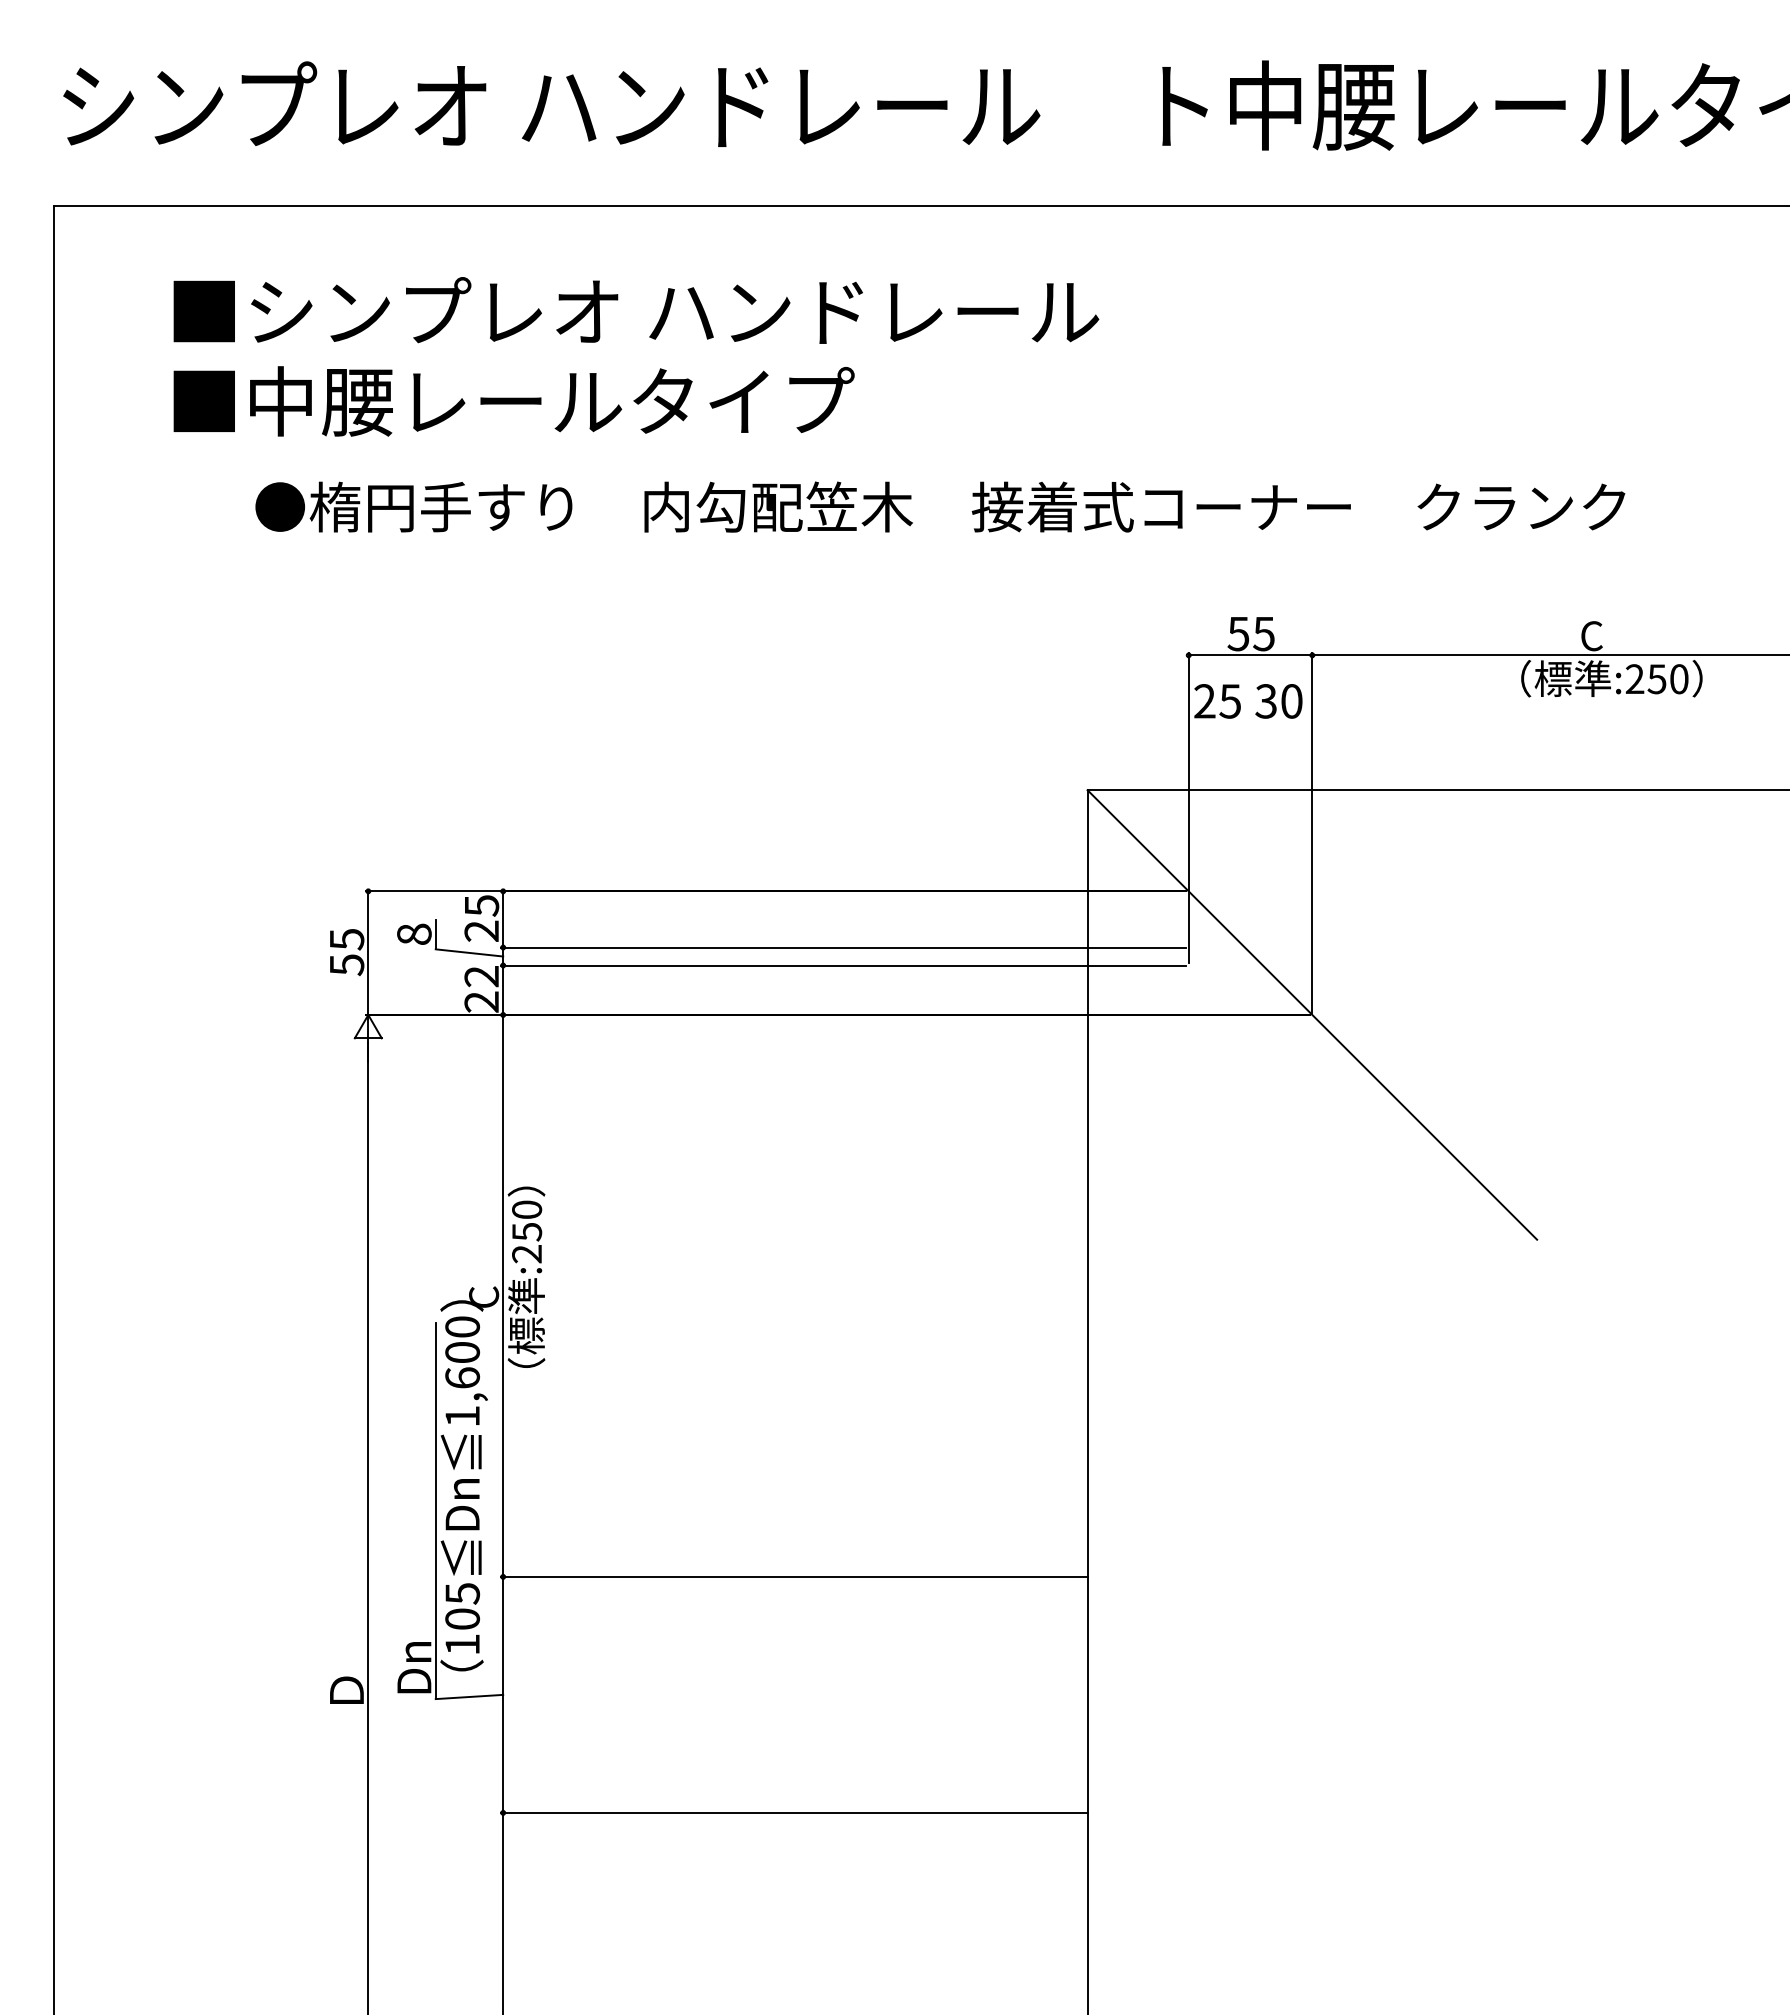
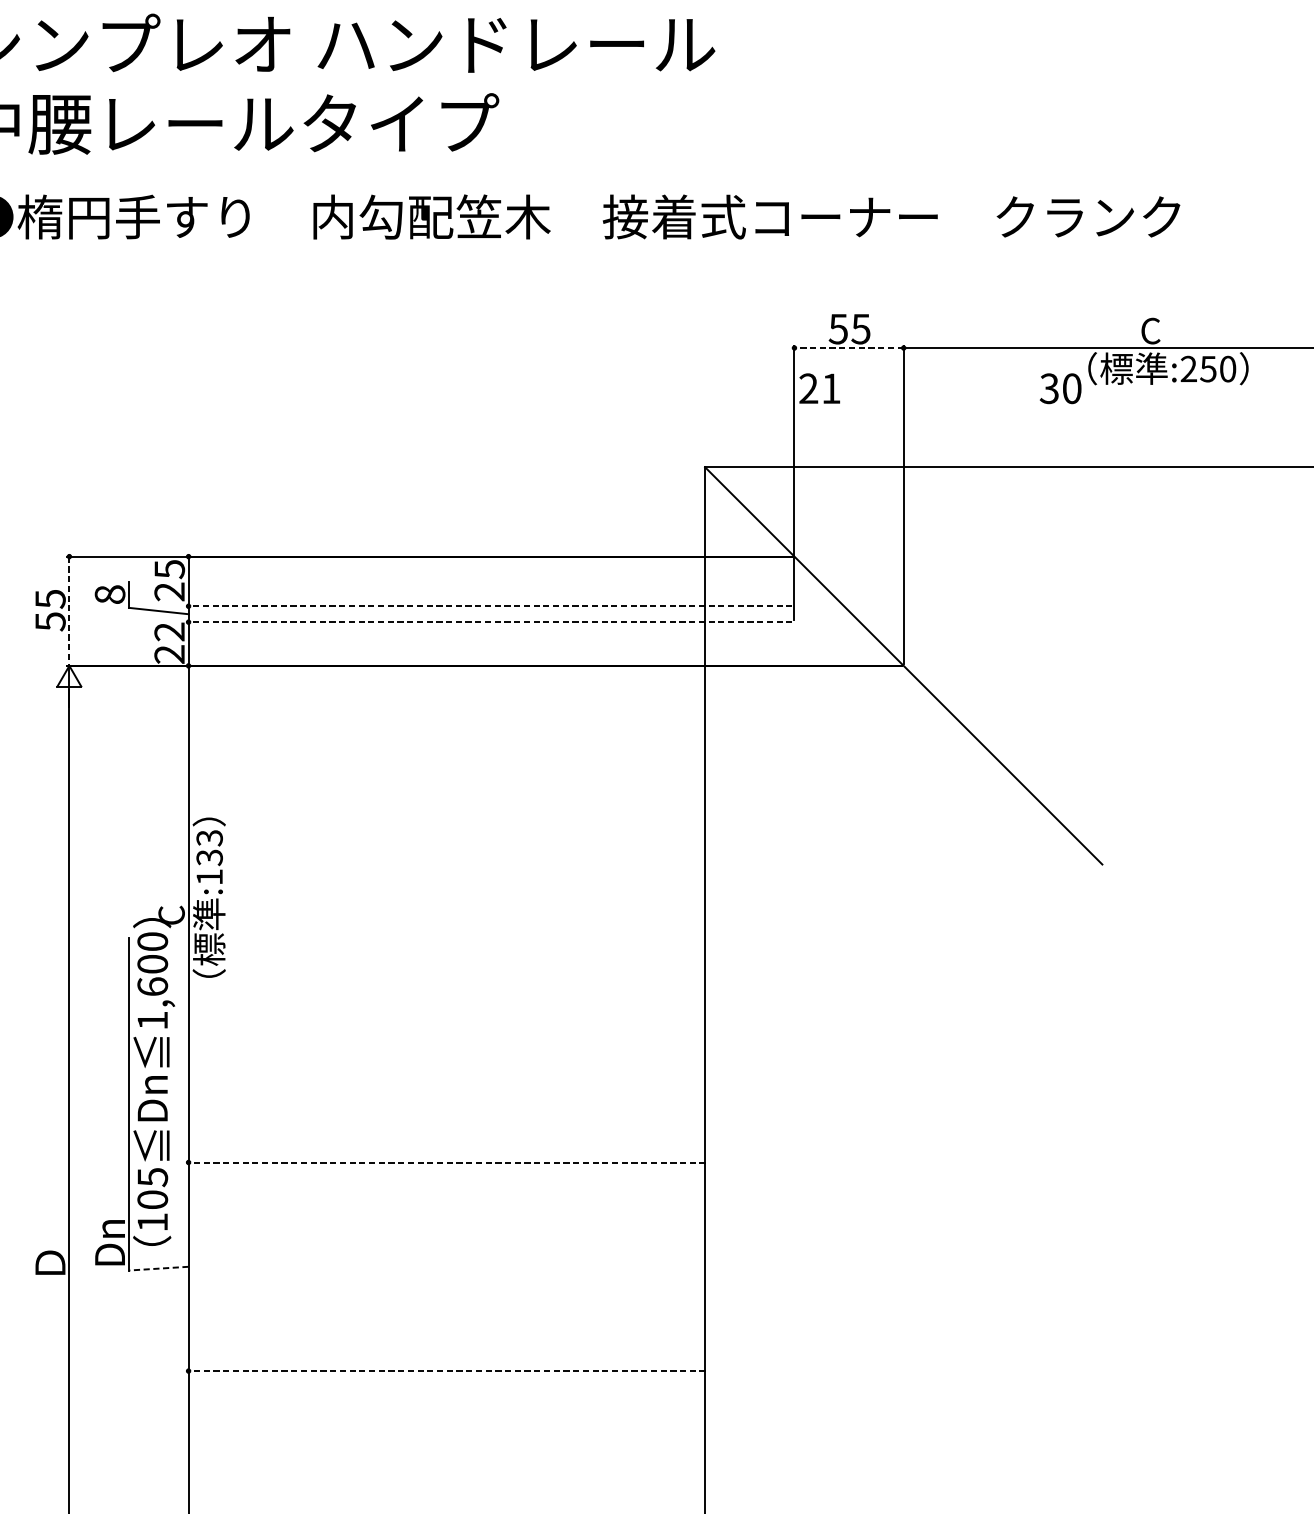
line: (1250, 655) -> (849, 348), solid -> dashed
text: (1229, 701) -> (830, 388), 25 -> 21
text: (1278, 701) -> (1060, 388), moved
line: (843, 947) -> (489, 606), solid -> dashed
line: (368, 953) -> (69, 611), solid -> dashed
line: (843, 965) -> (489, 622), solid -> dashed
text: (527, 1231) -> (210, 857), :250 -> :133
line: (794, 1576) -> (446, 1162), solid -> dashed
line: (469, 1696) -> (158, 1268), solid -> dashed
line: (794, 1812) -> (446, 1370), solid -> dashed

